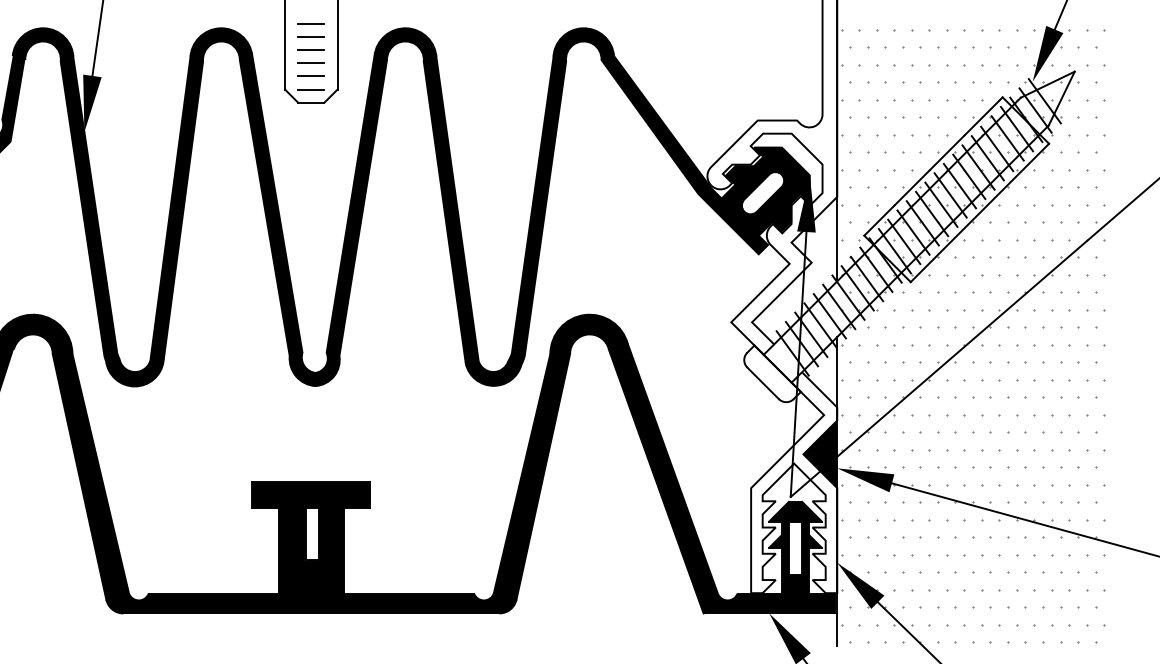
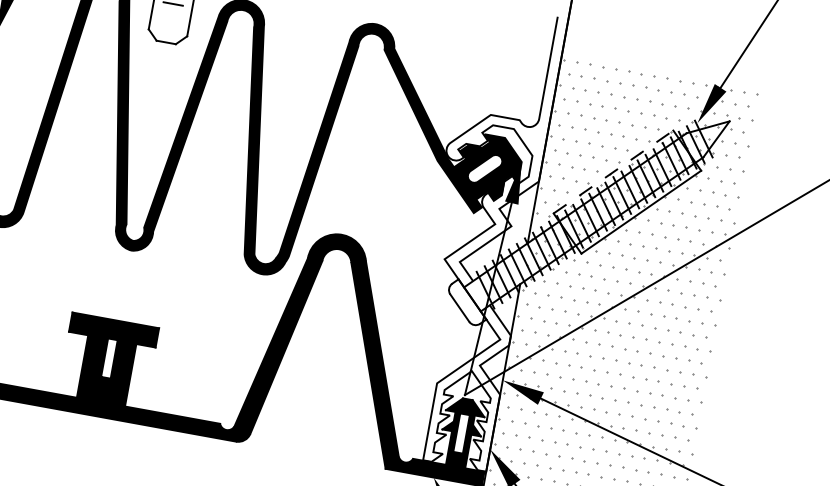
line: (311, 63) -> (171, 13), removed
line: (311, 76) -> (169, 23), removed
line: (311, 89) -> (168, 32), removed
line: (933, 166) -> (613, 172), solid -> dashed
fill: (820, 454) -> (492, 367), removed

